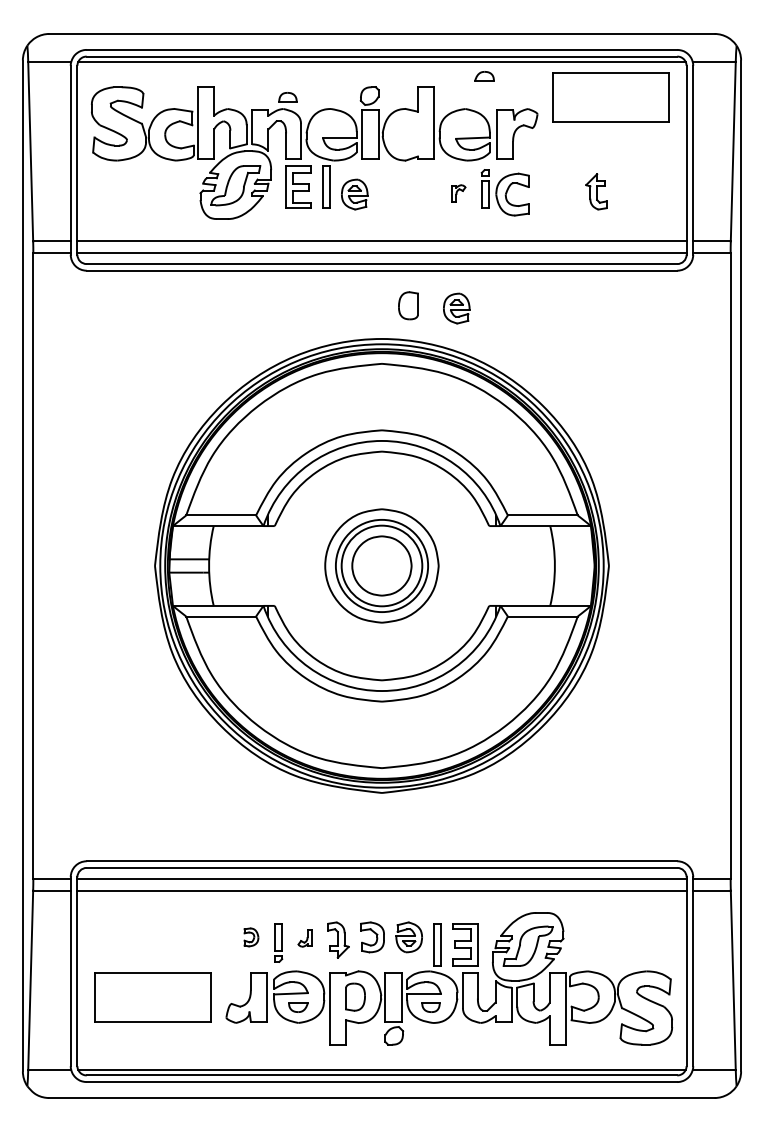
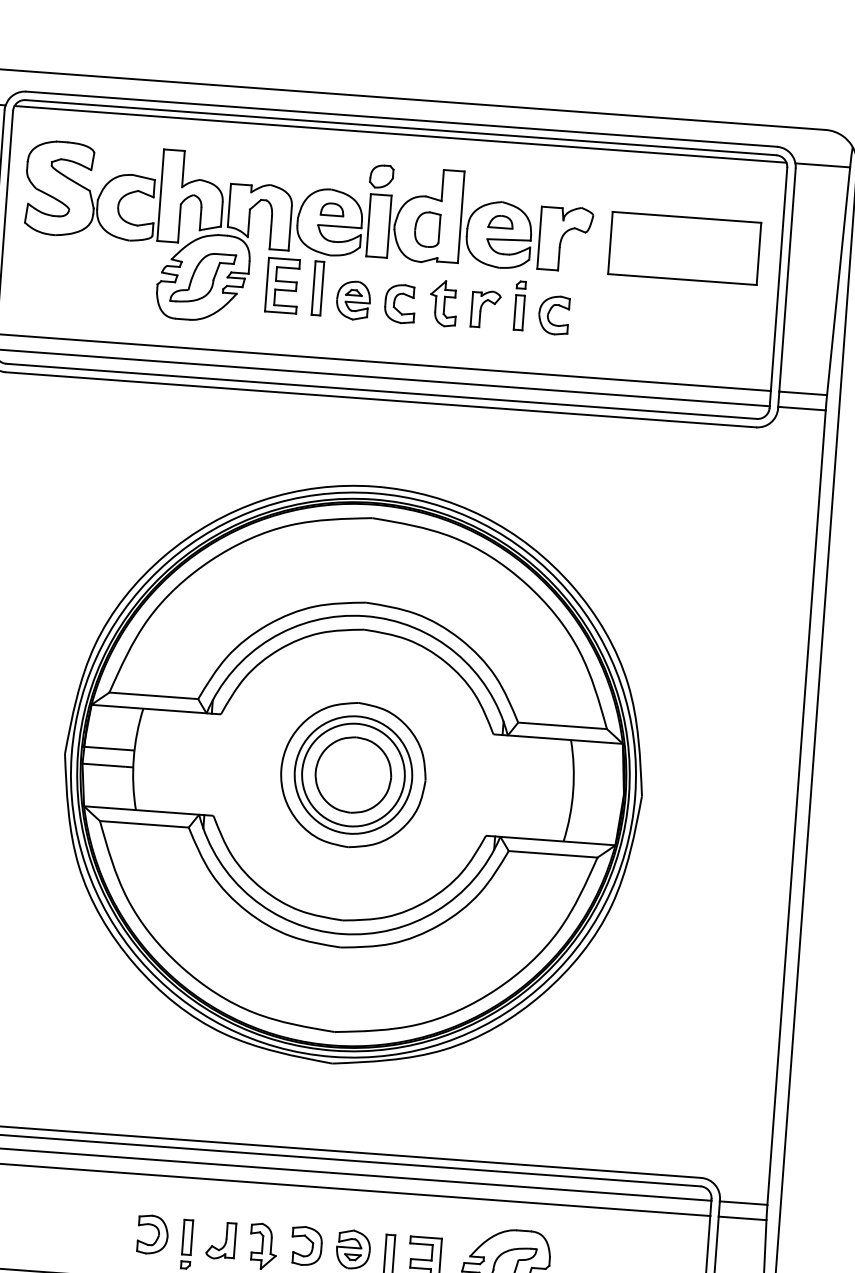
part: (484, 76) -> (500, 221), moved
part: (287, 97) -> (331, 209), moved
part: (610, 97) -> (684, 248), moved
part: (596, 191) -> (443, 303), moved
part: (458, 193) -> (485, 308), size x1.67
part: (391, 194) -> (400, 303), added
part: (512, 194) -> (554, 315), size x0.71
part: (408, 305) -> (427, 229), moved
part: (456, 308) -> (472, 454), removed
part: (251, 937) -> (152, 1235), size x1.67
part: (304, 938) -> (220, 1241), size x1.67

